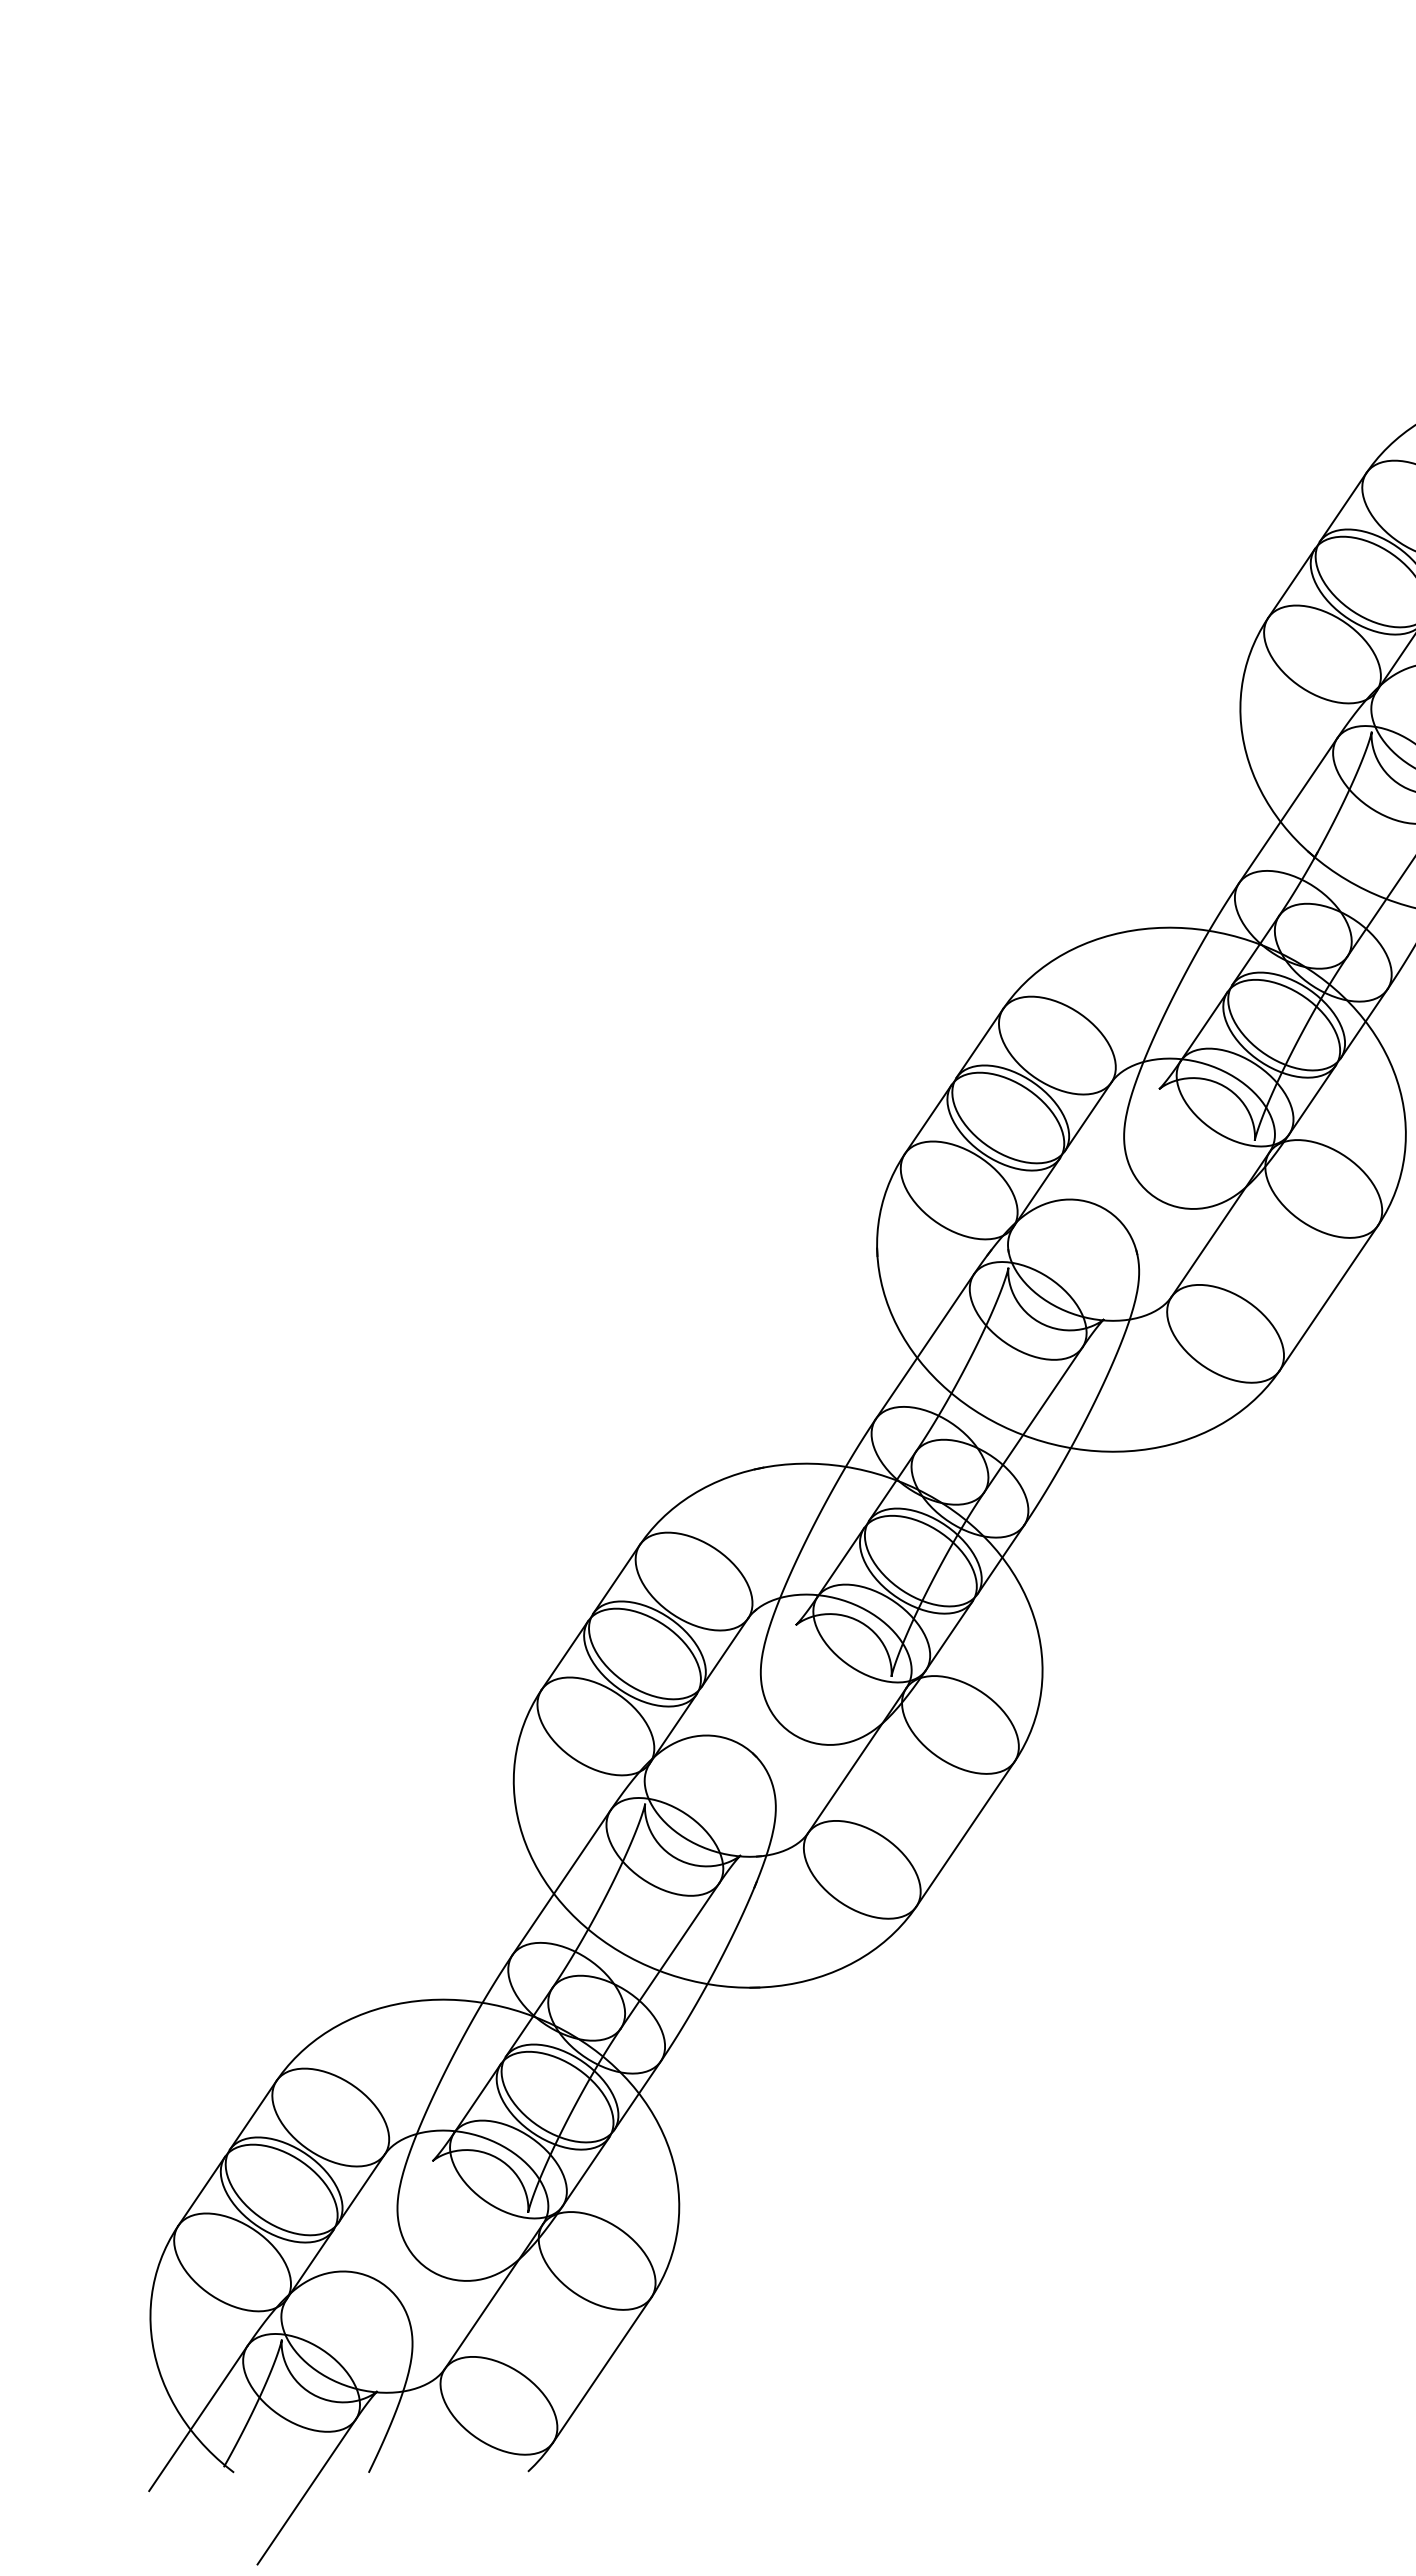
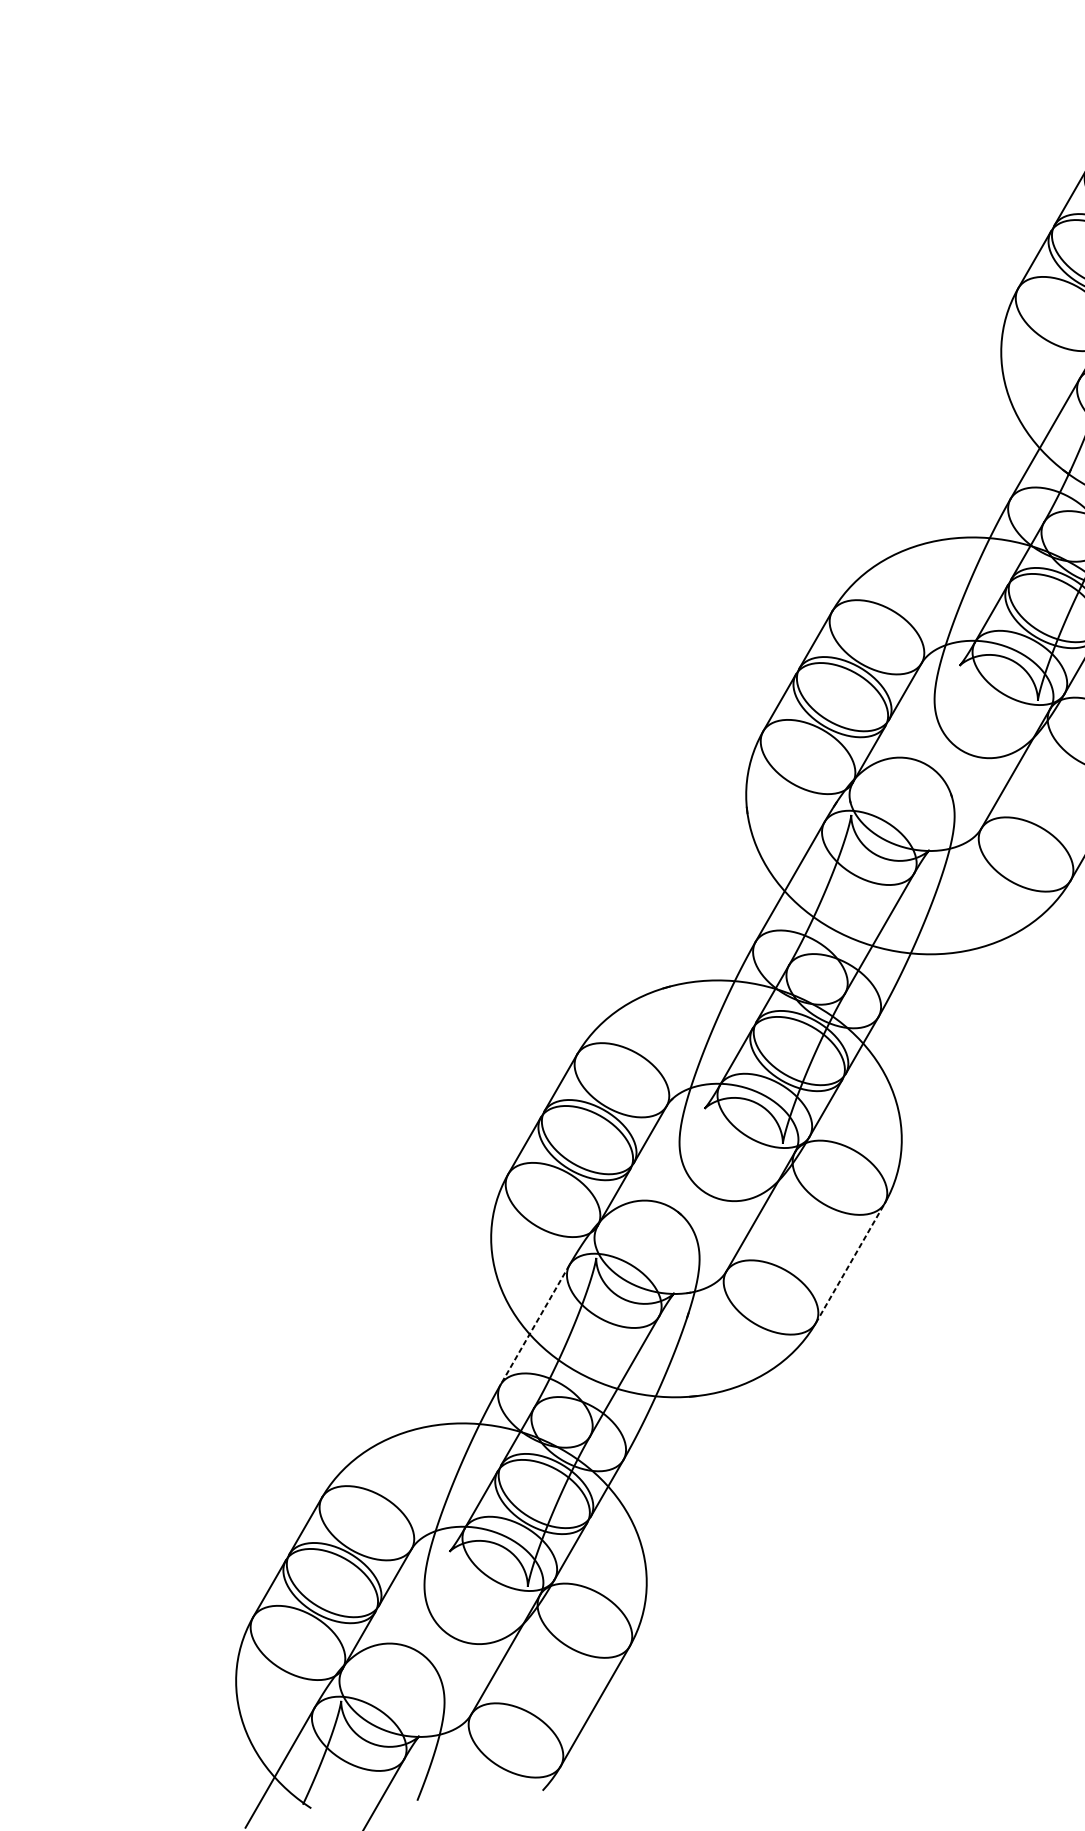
line: (965, 1834) -> (850, 1263), solid -> dashed
line: (561, 1882) -> (534, 1324), solid -> dashed

